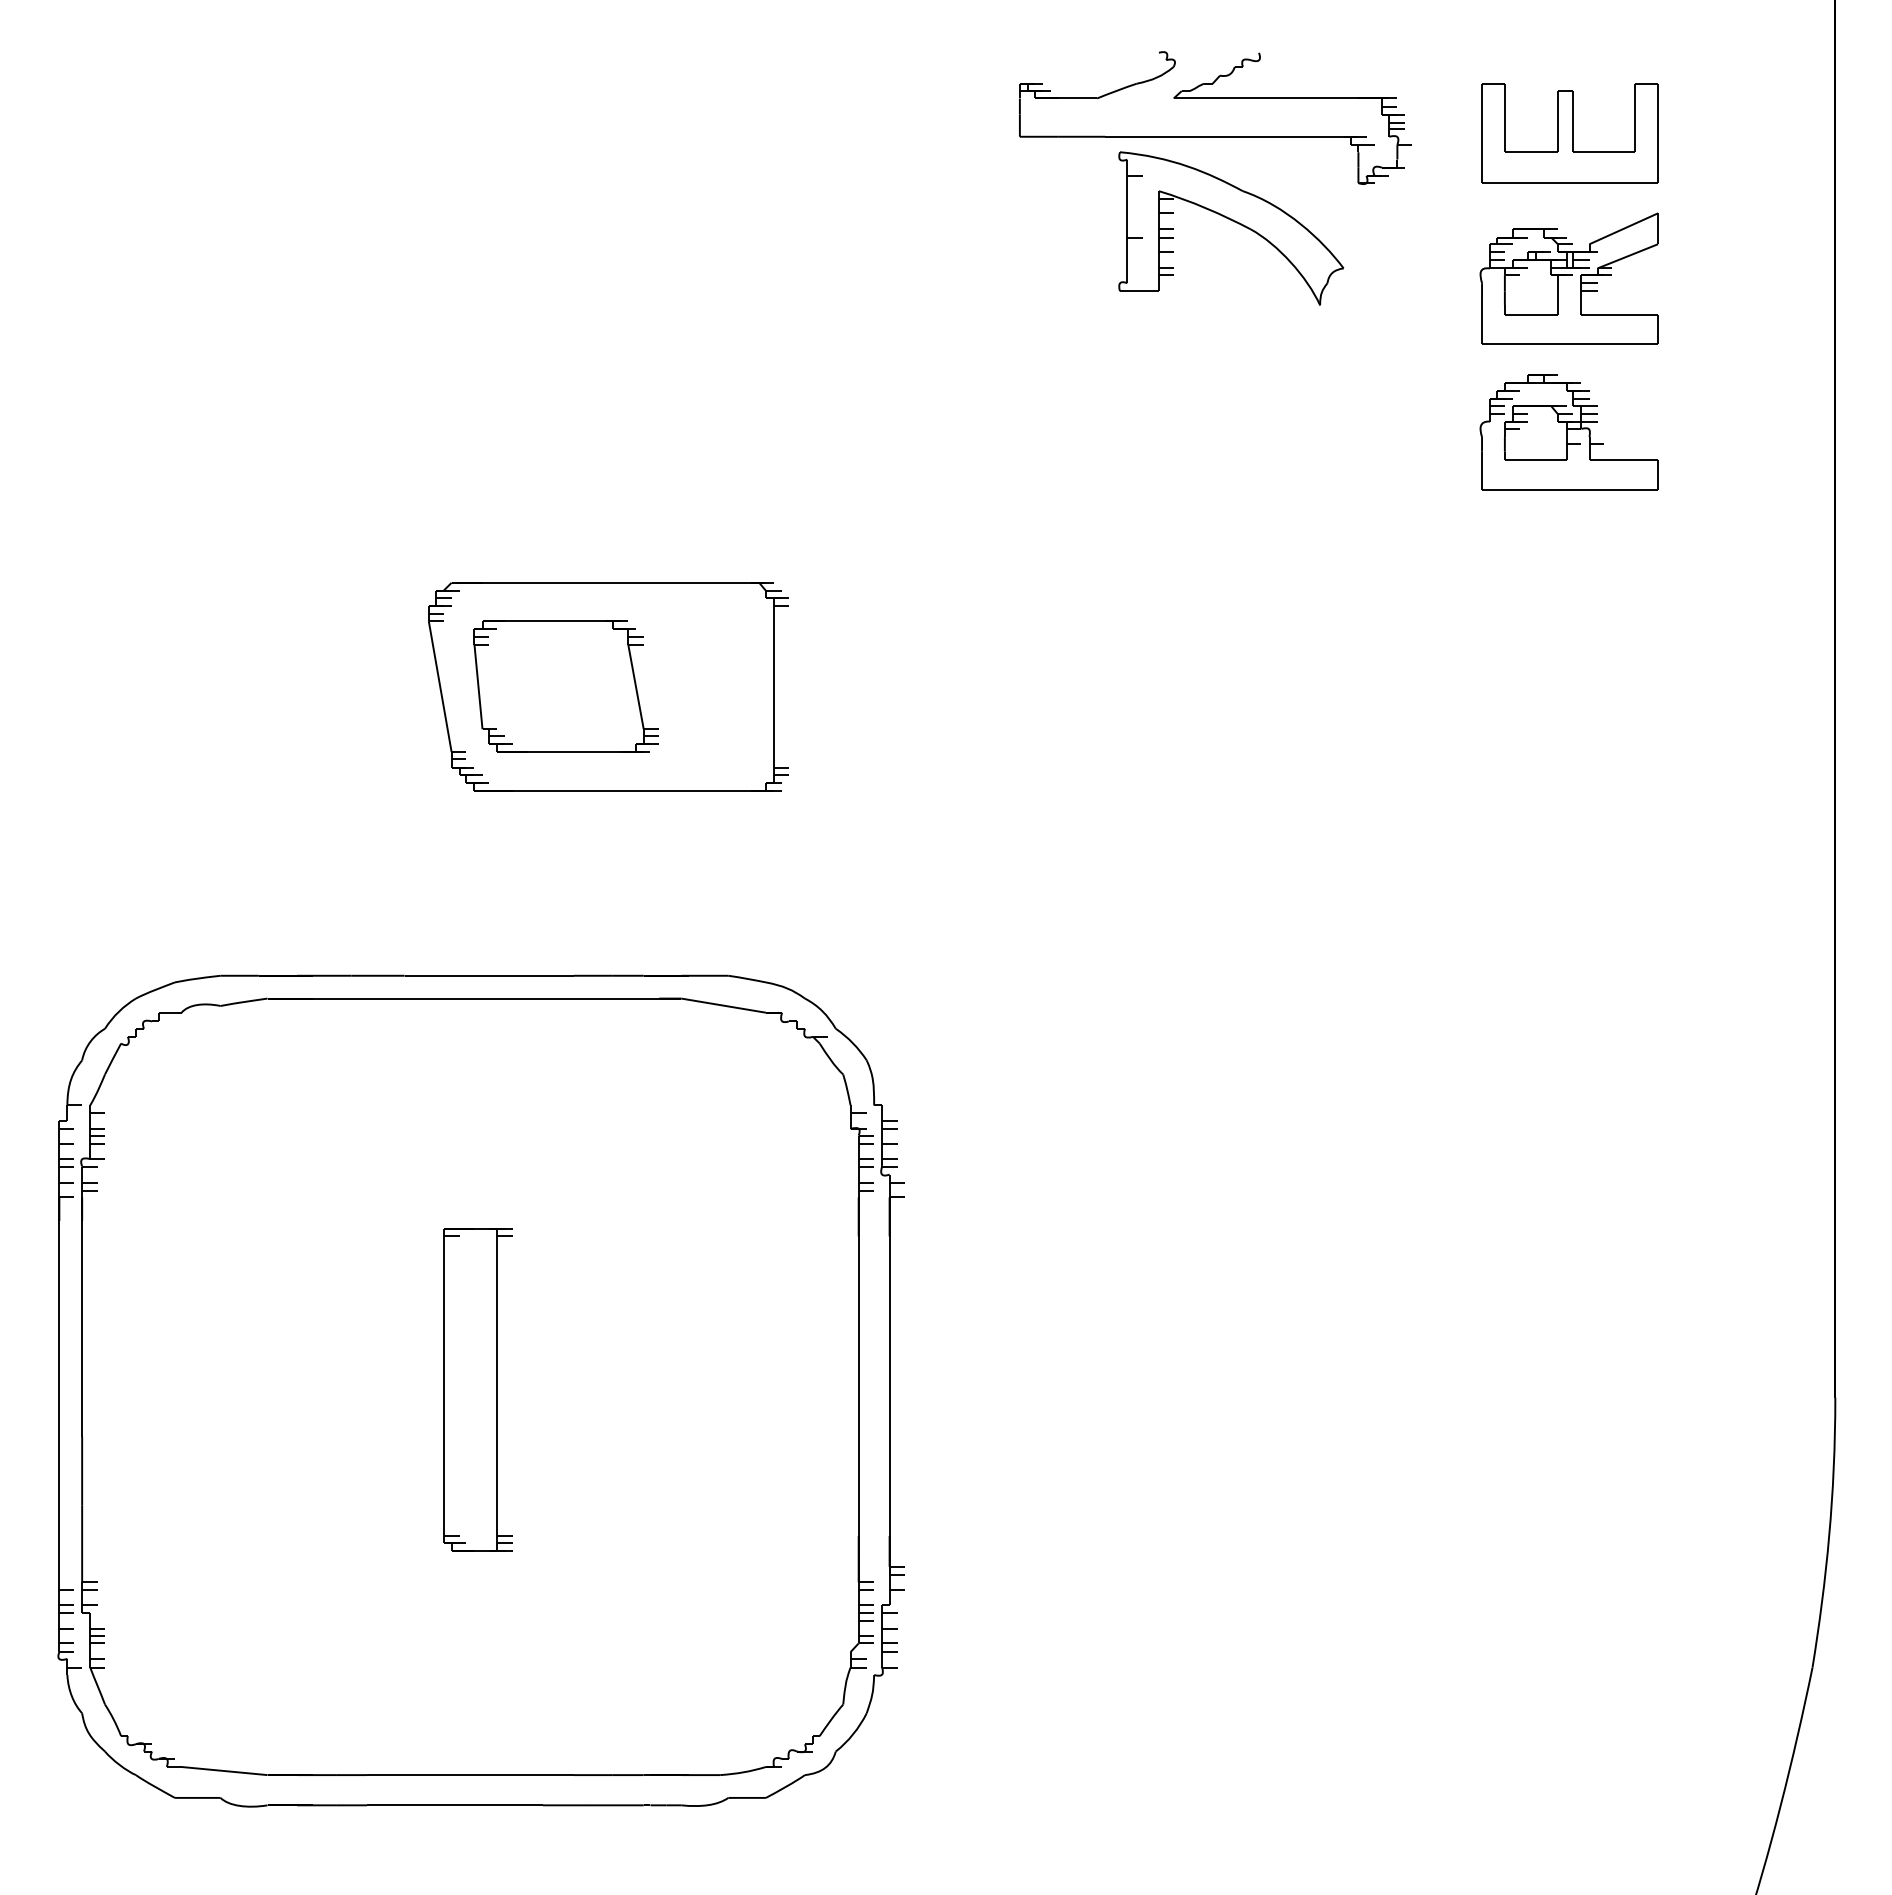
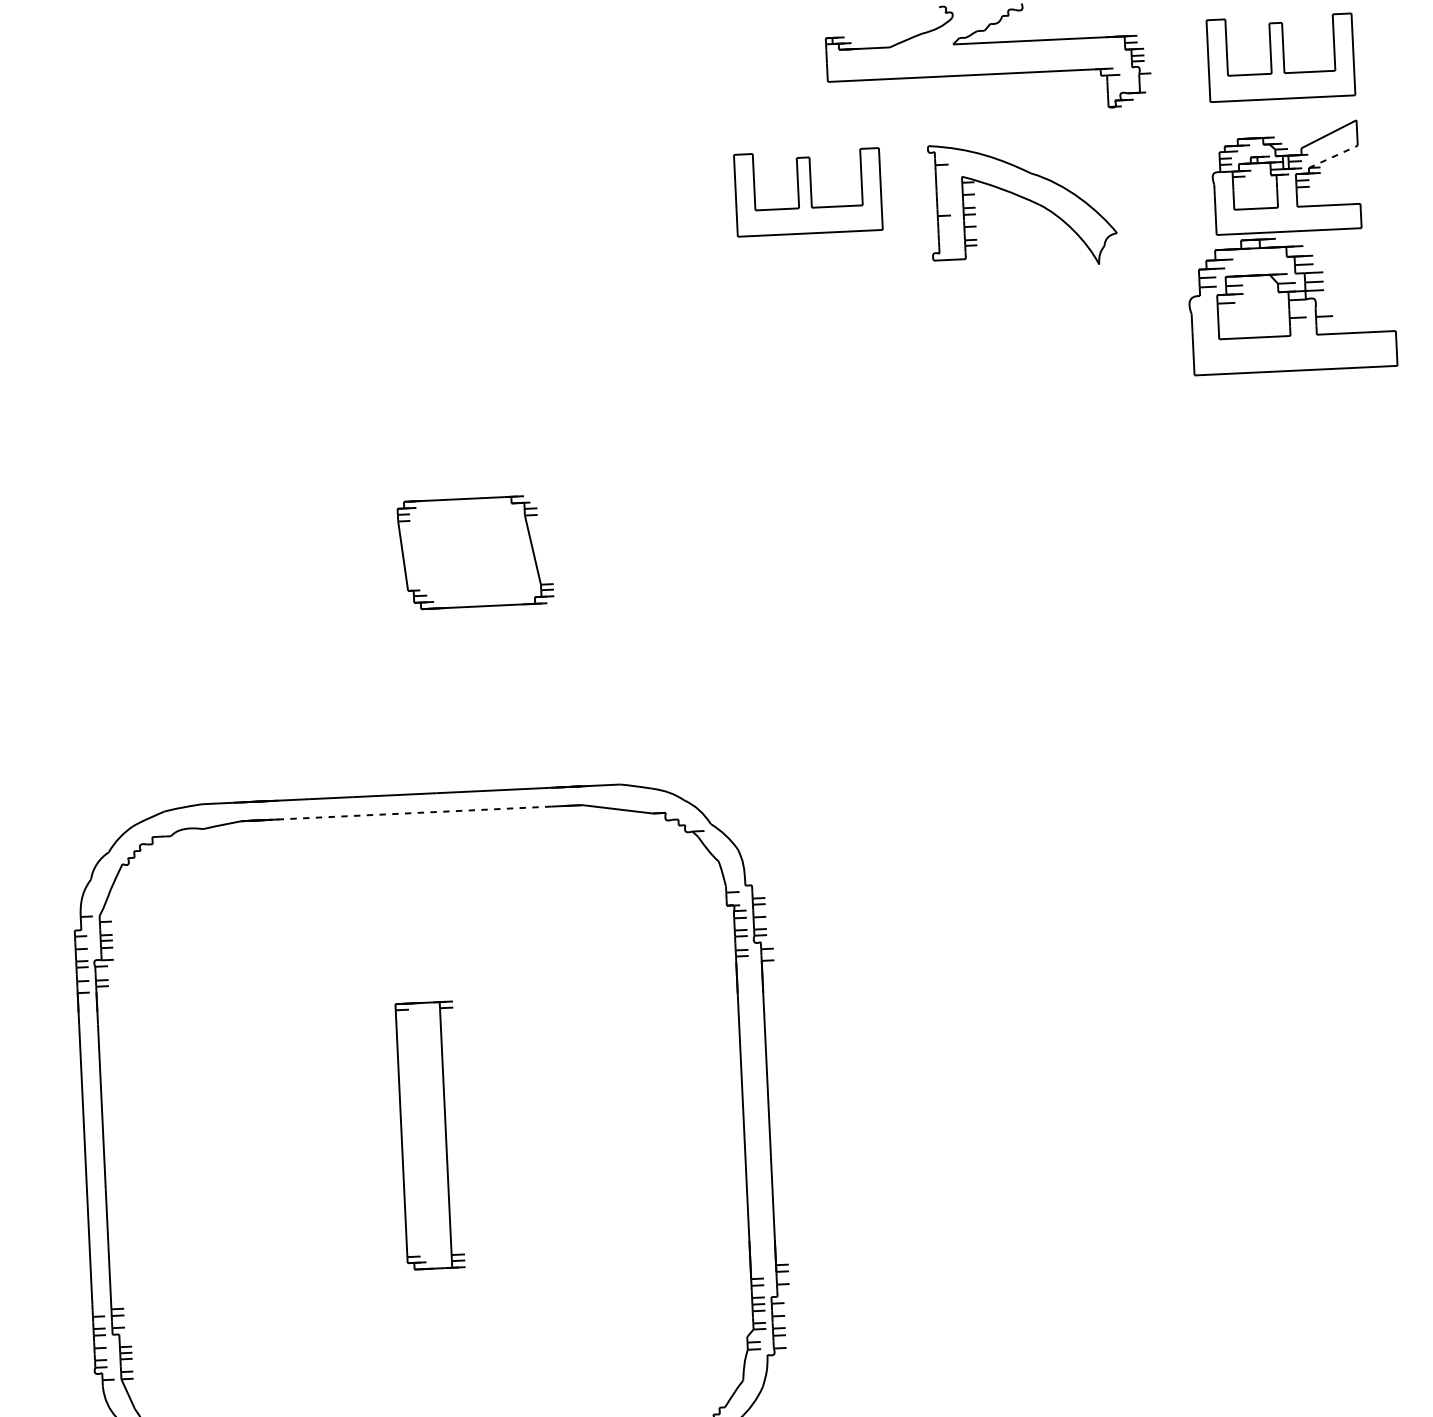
part: (1234, 222) -> (1025, 199), moved
line: (1627, 256) -> (1333, 156), solid -> dashed
part: (989, 269) -> (807, 192), added
part: (1568, 432) -> (1291, 304), size x1.4
part: (608, 686) -> (510, 550), removed
line: (469, 998) -> (407, 813), solid -> dashed

